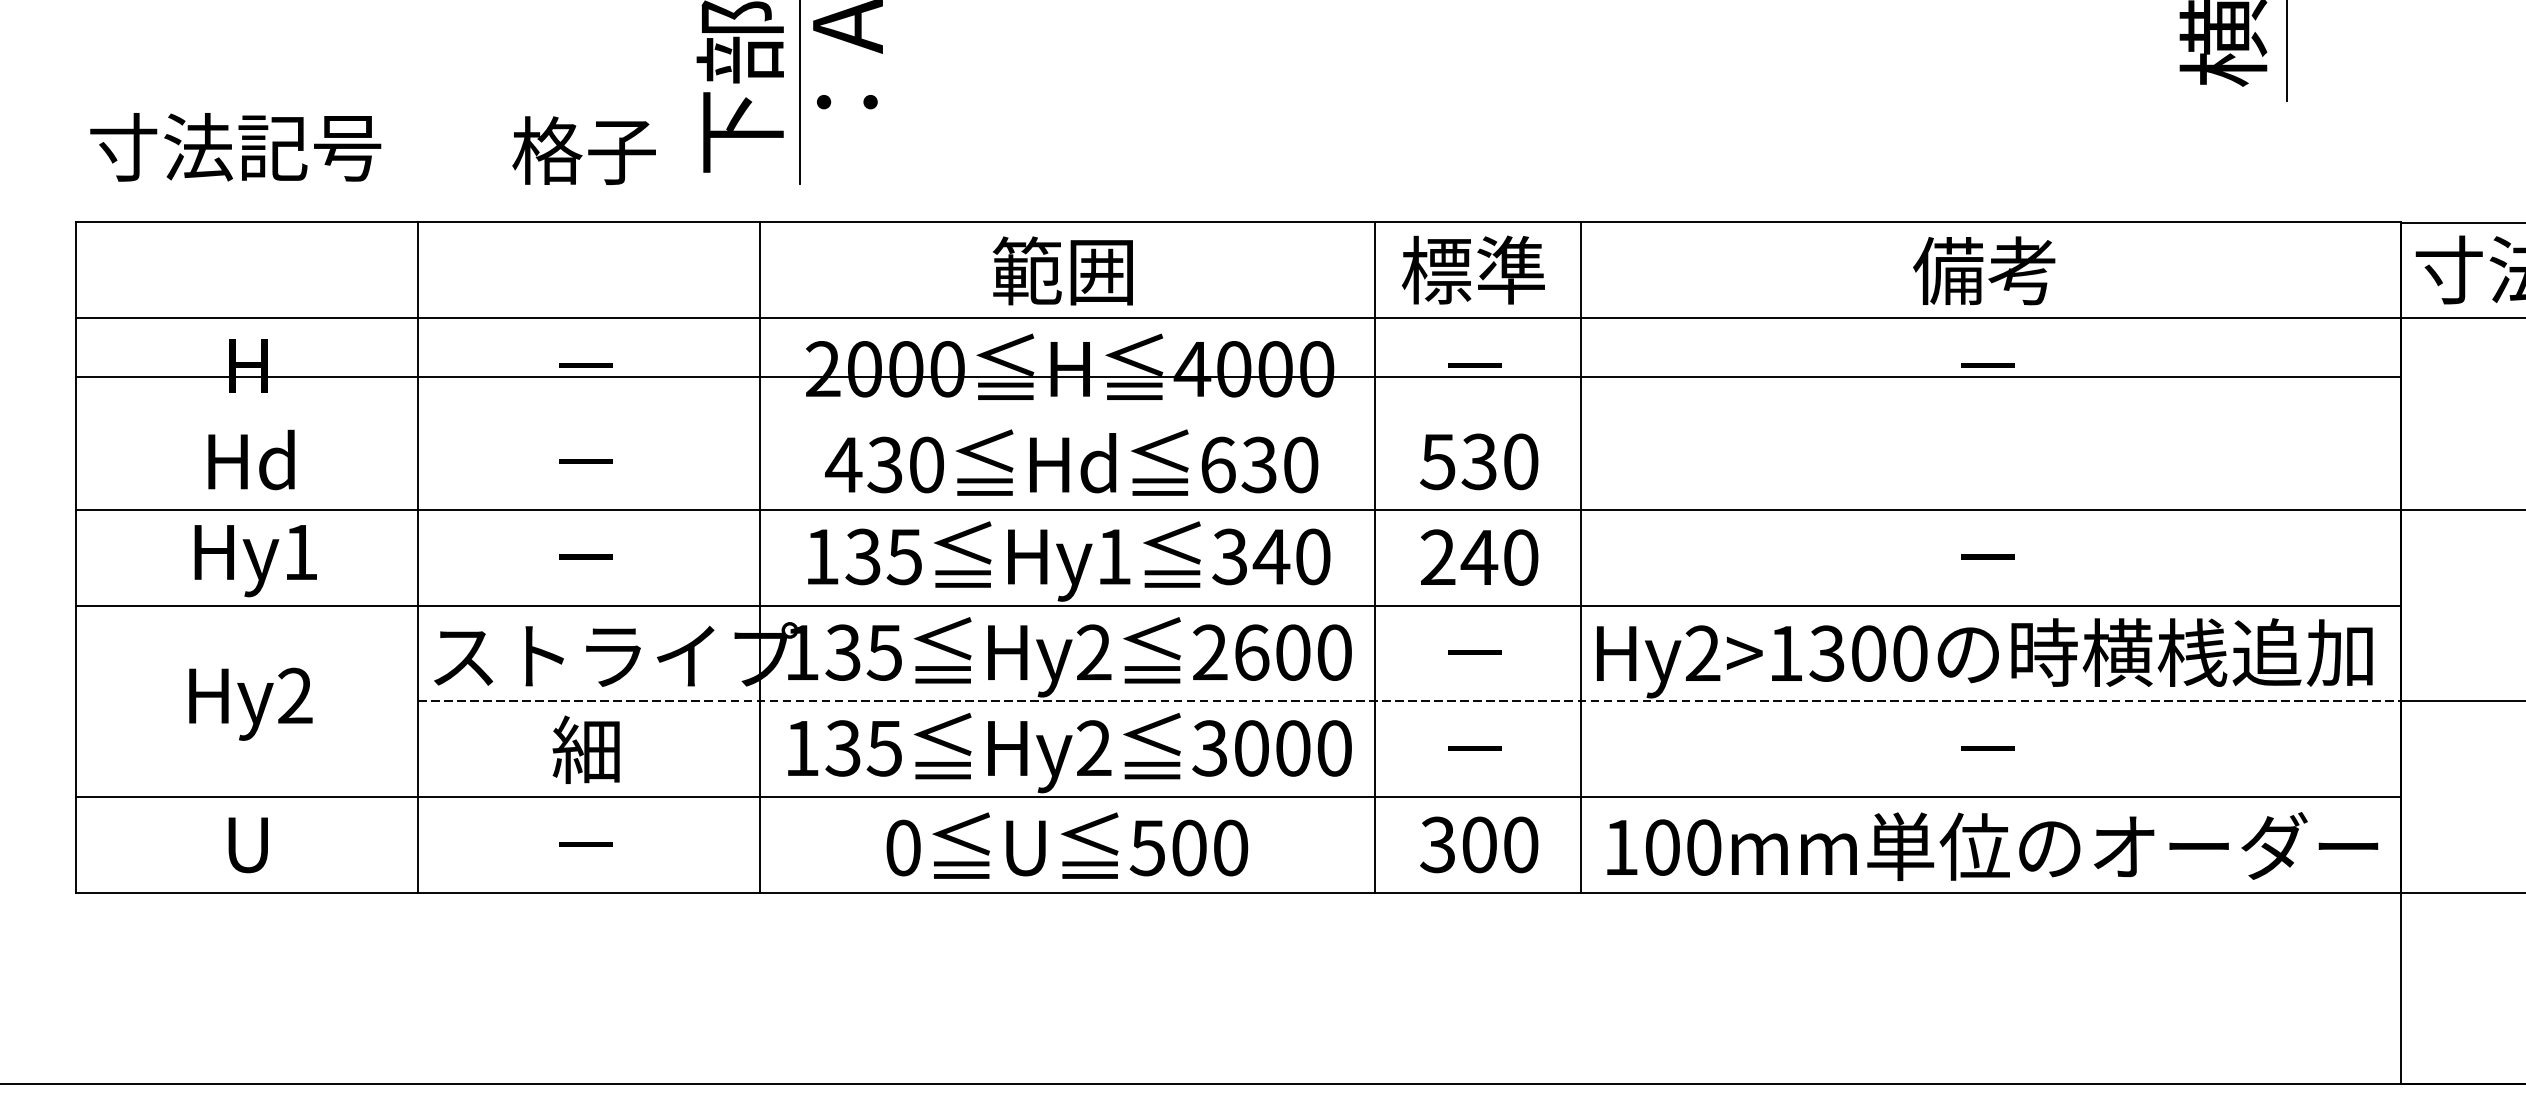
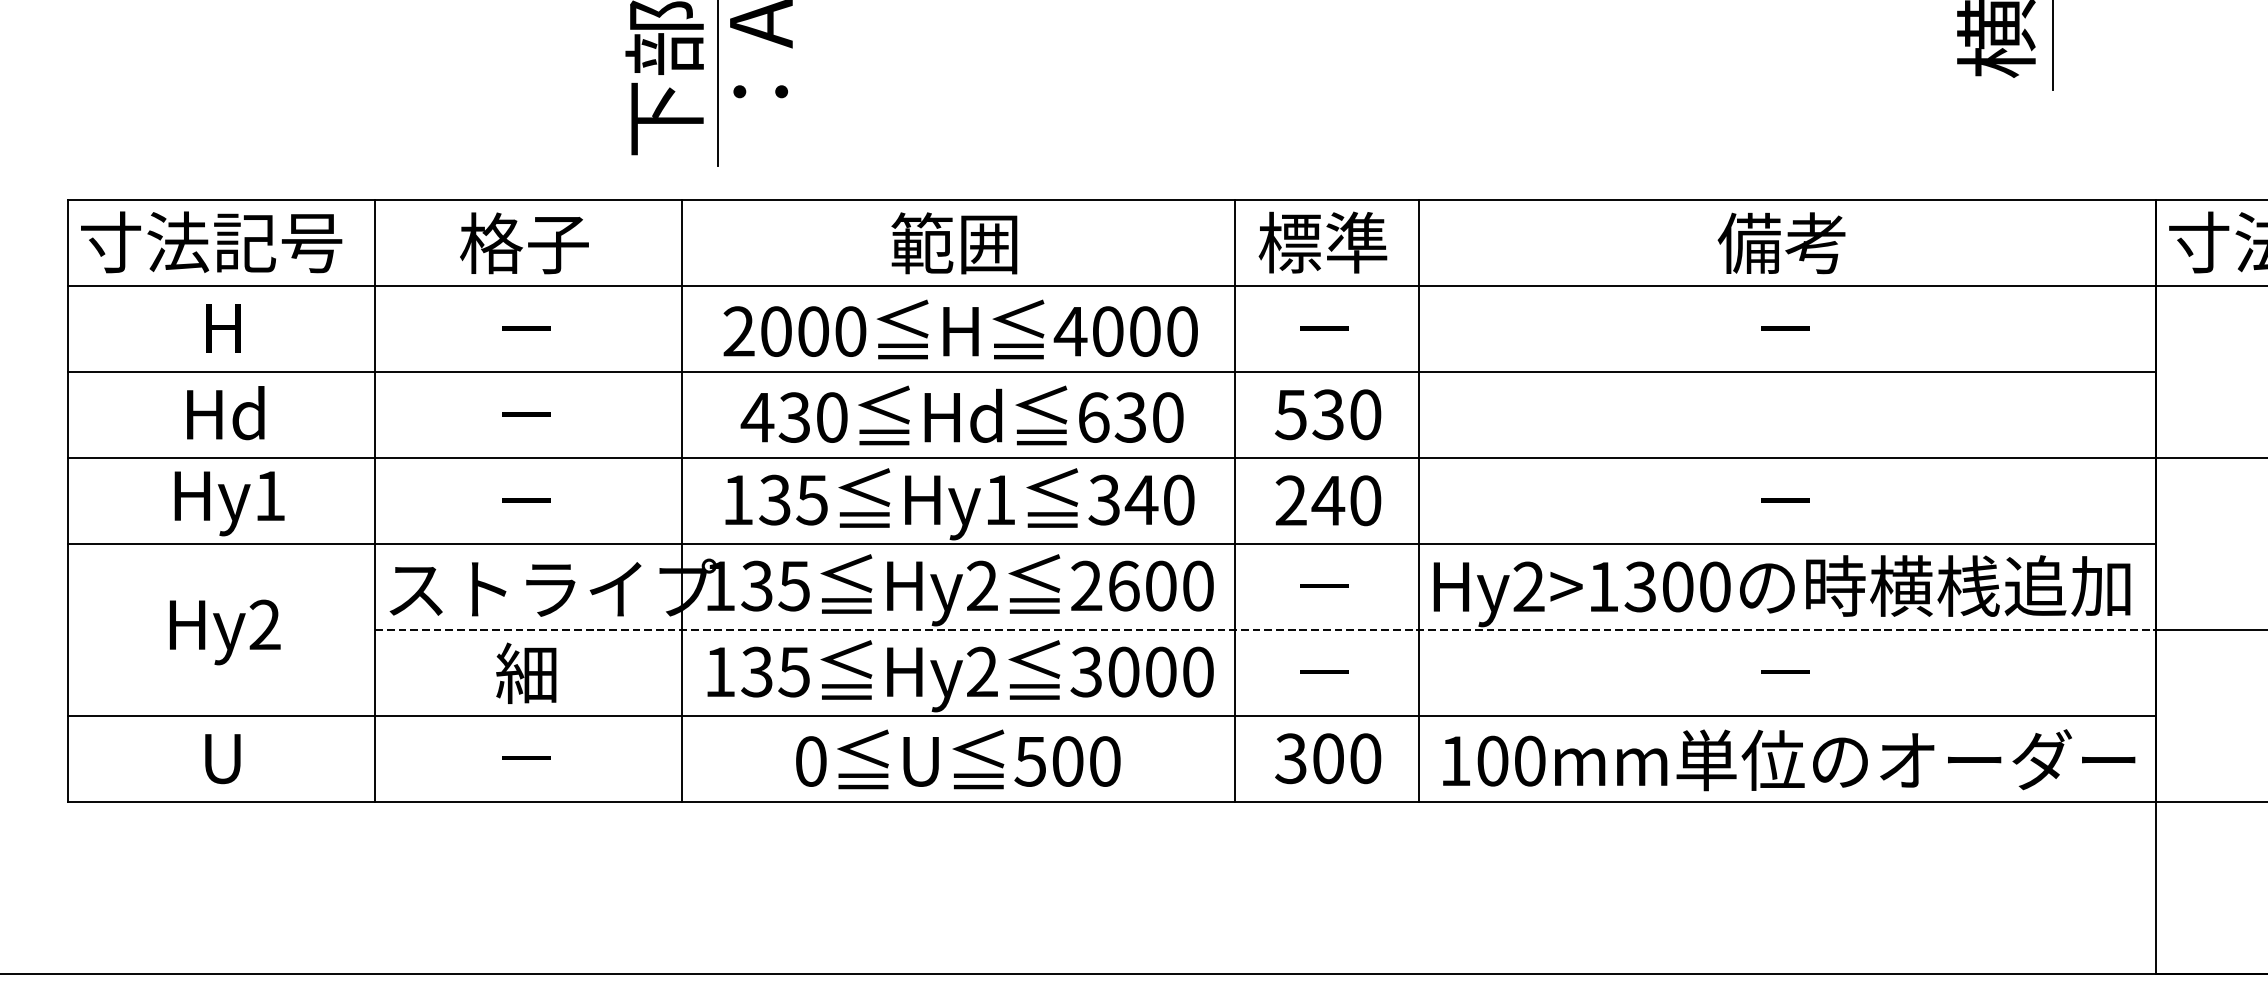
text: (235, 147) -> (211, 242), moved
text: (584, 150) -> (524, 243), moved
line: (1239, 376) -> (1112, 371), moved

